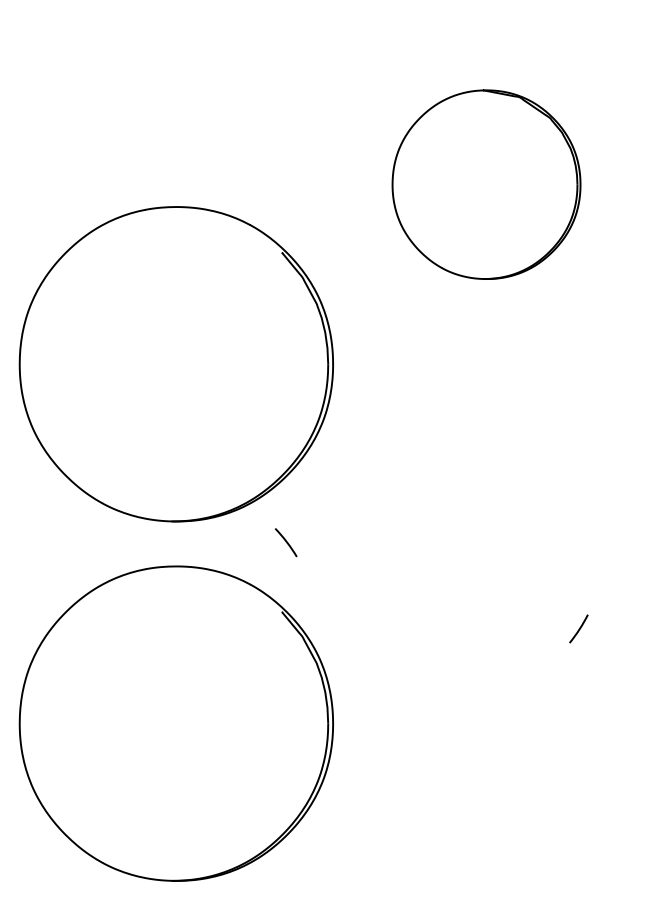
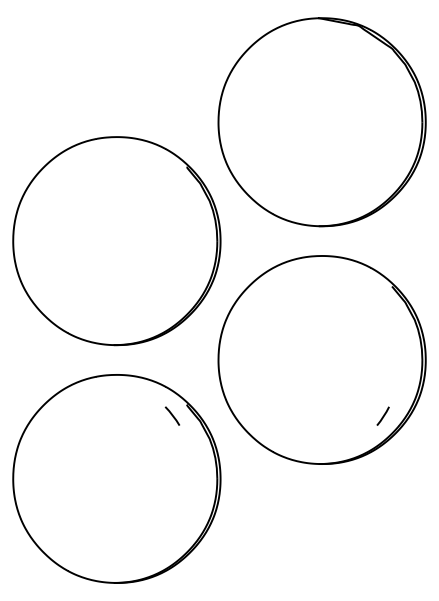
part: (485, 184) -> (321, 122), size x1.67
line: (284, 541) -> (171, 415), moved
part: (485, 543) -> (321, 359), added

